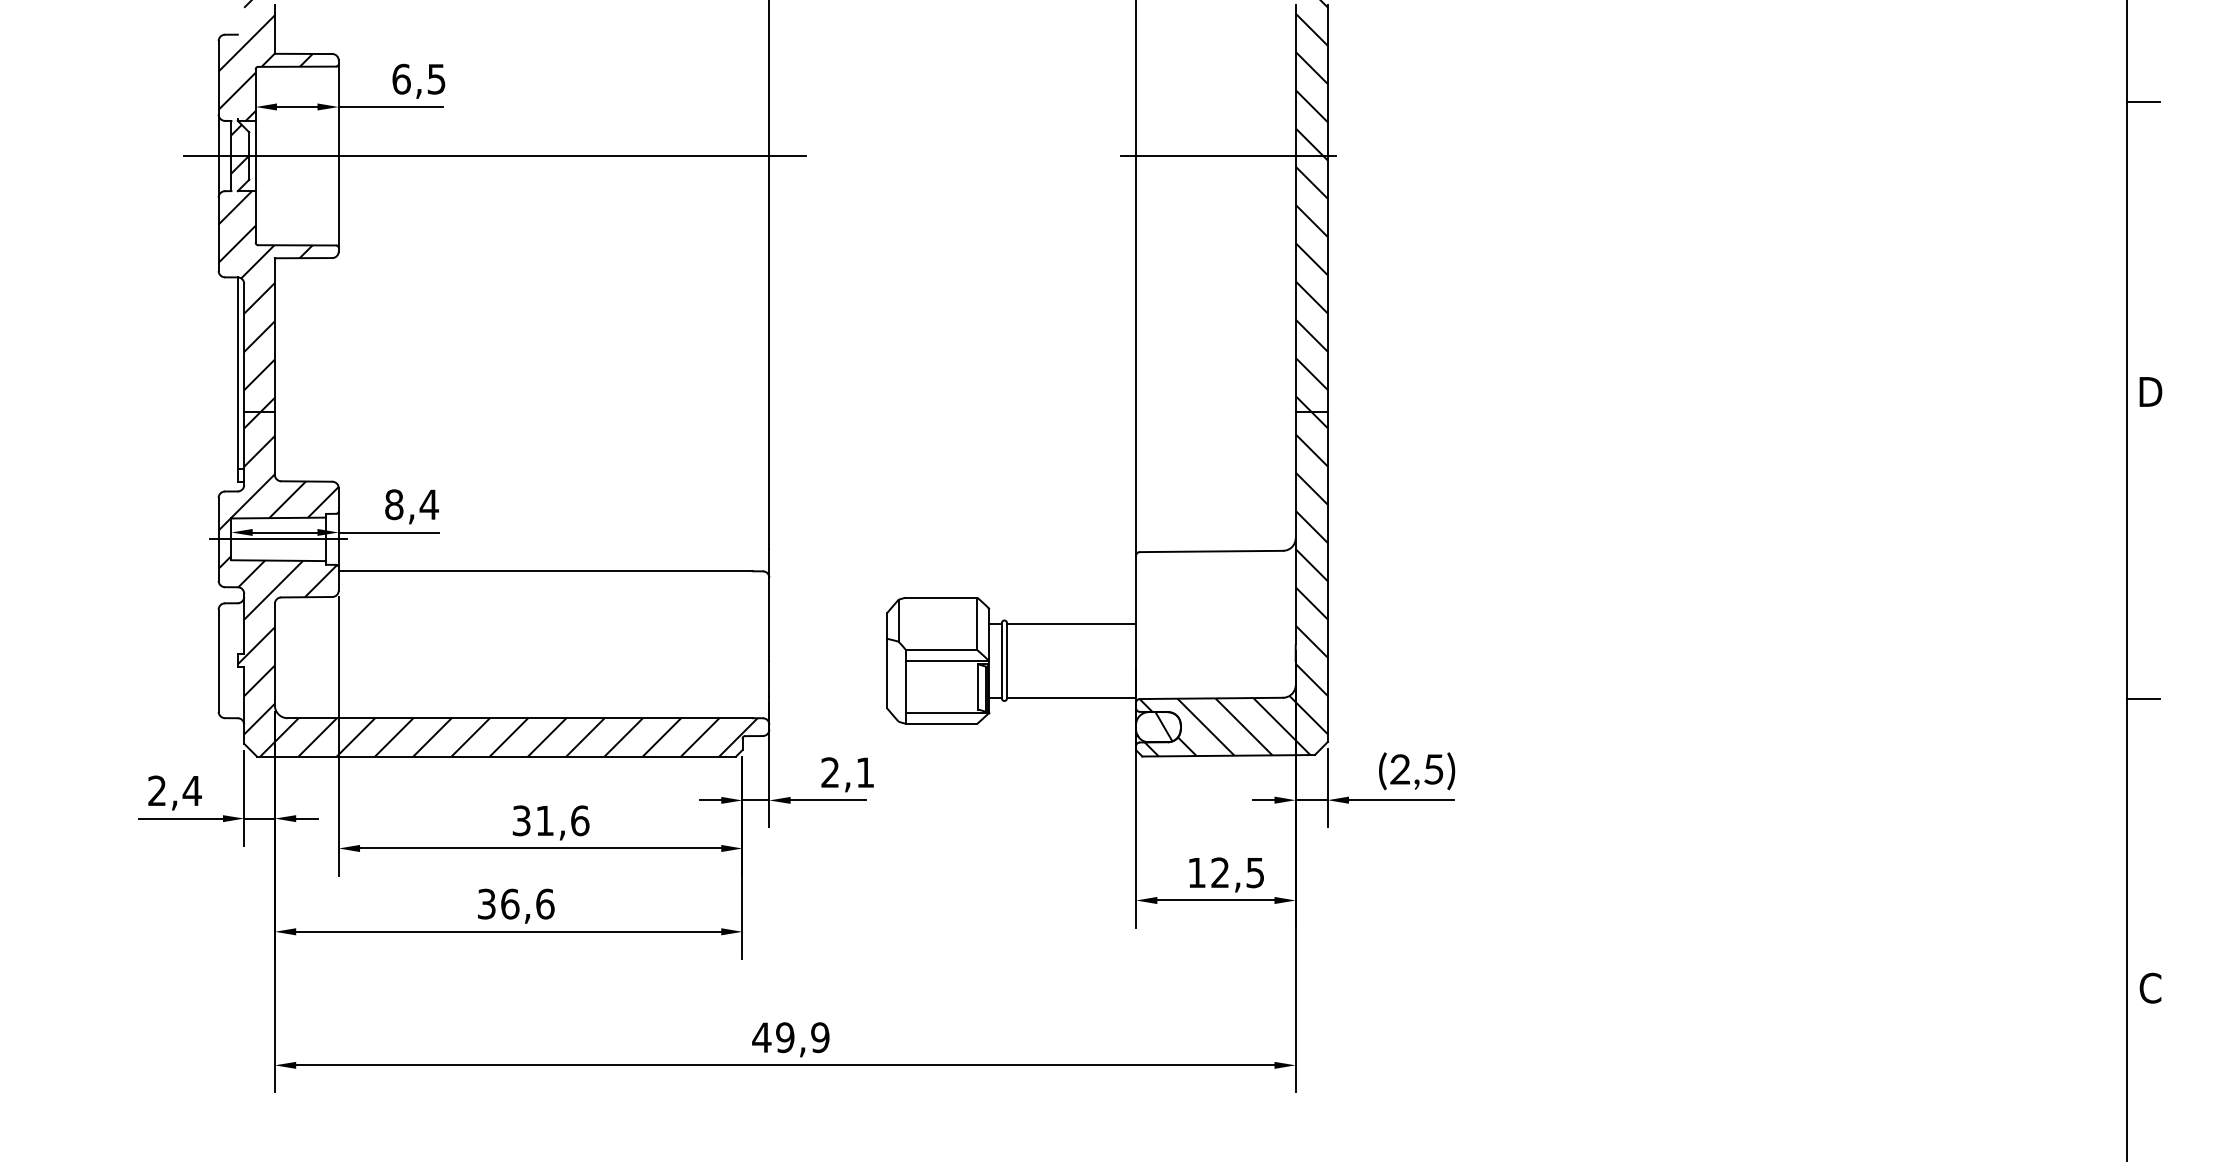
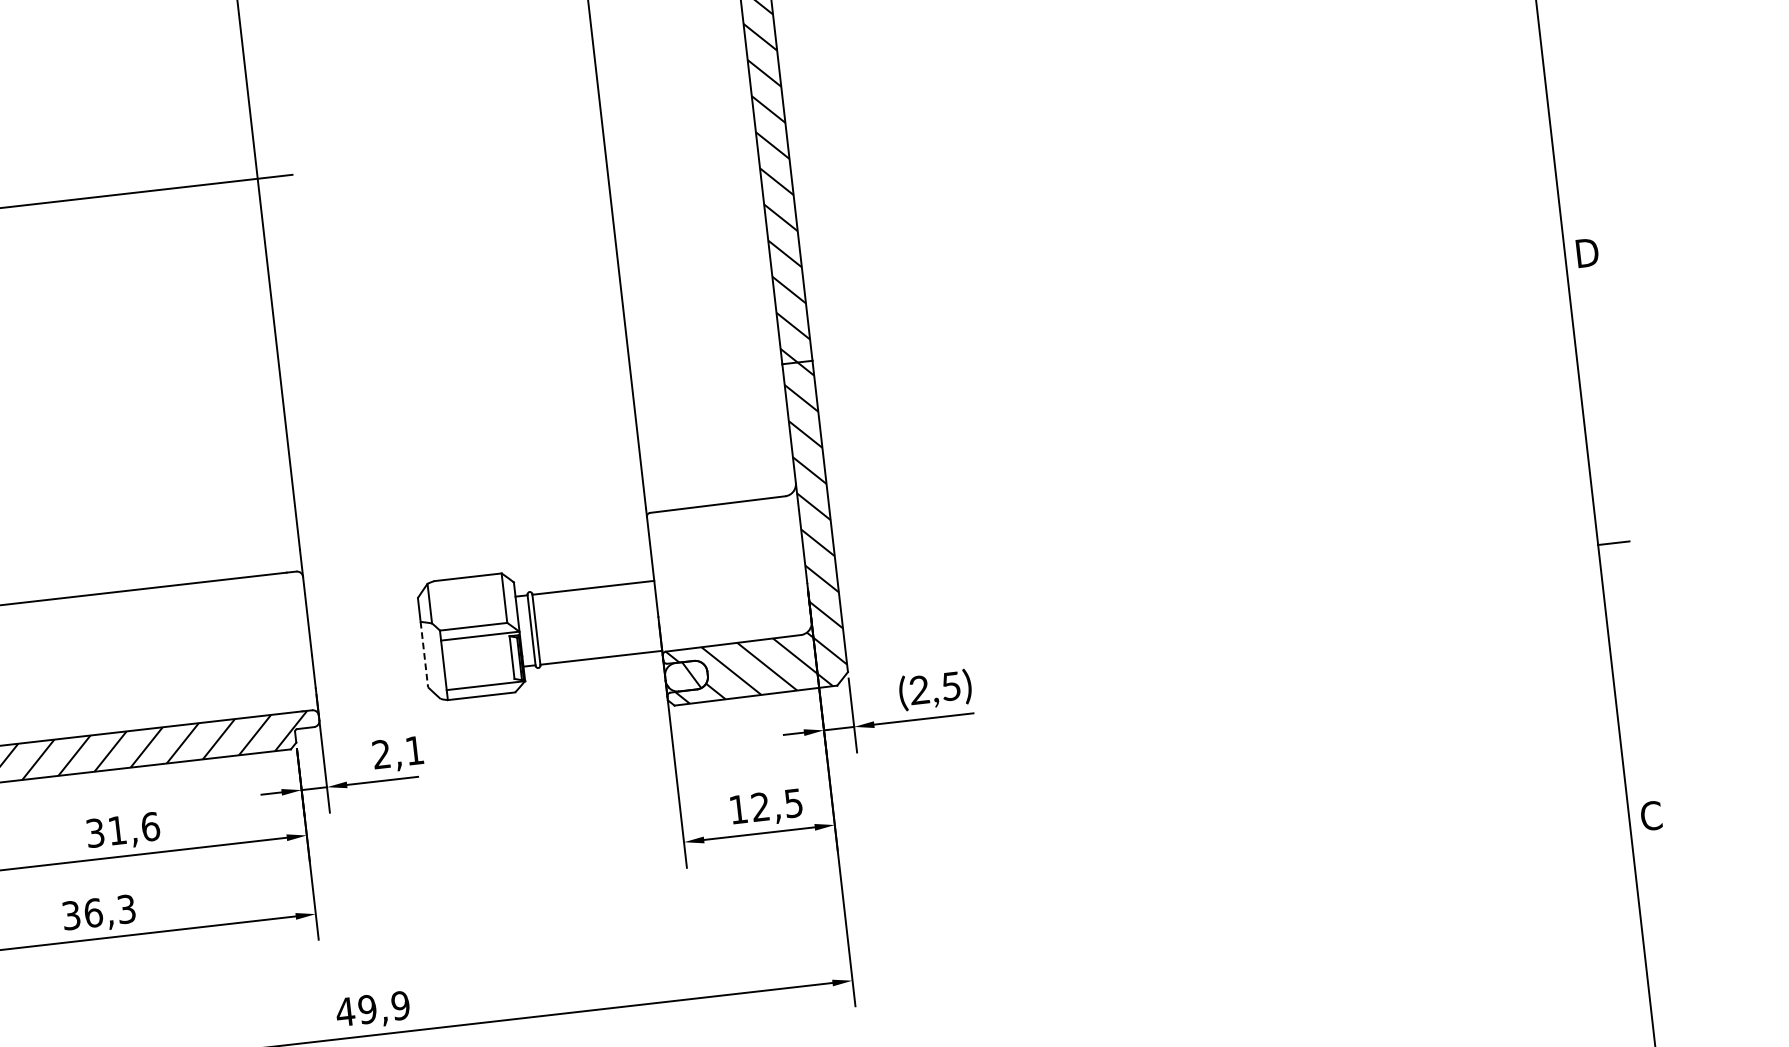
line: (1228, 156) -> (691, 129), removed
line: (886, 673) -> (424, 654), solid -> dashed
text: (545, 903) -> (126, 908), 36,6 -> 36,3

